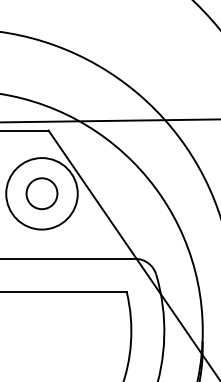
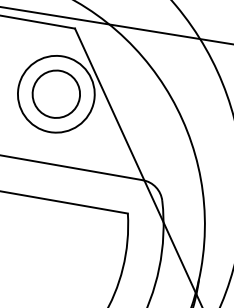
circle: (41, 193) -> (55, 93), size x1.43

